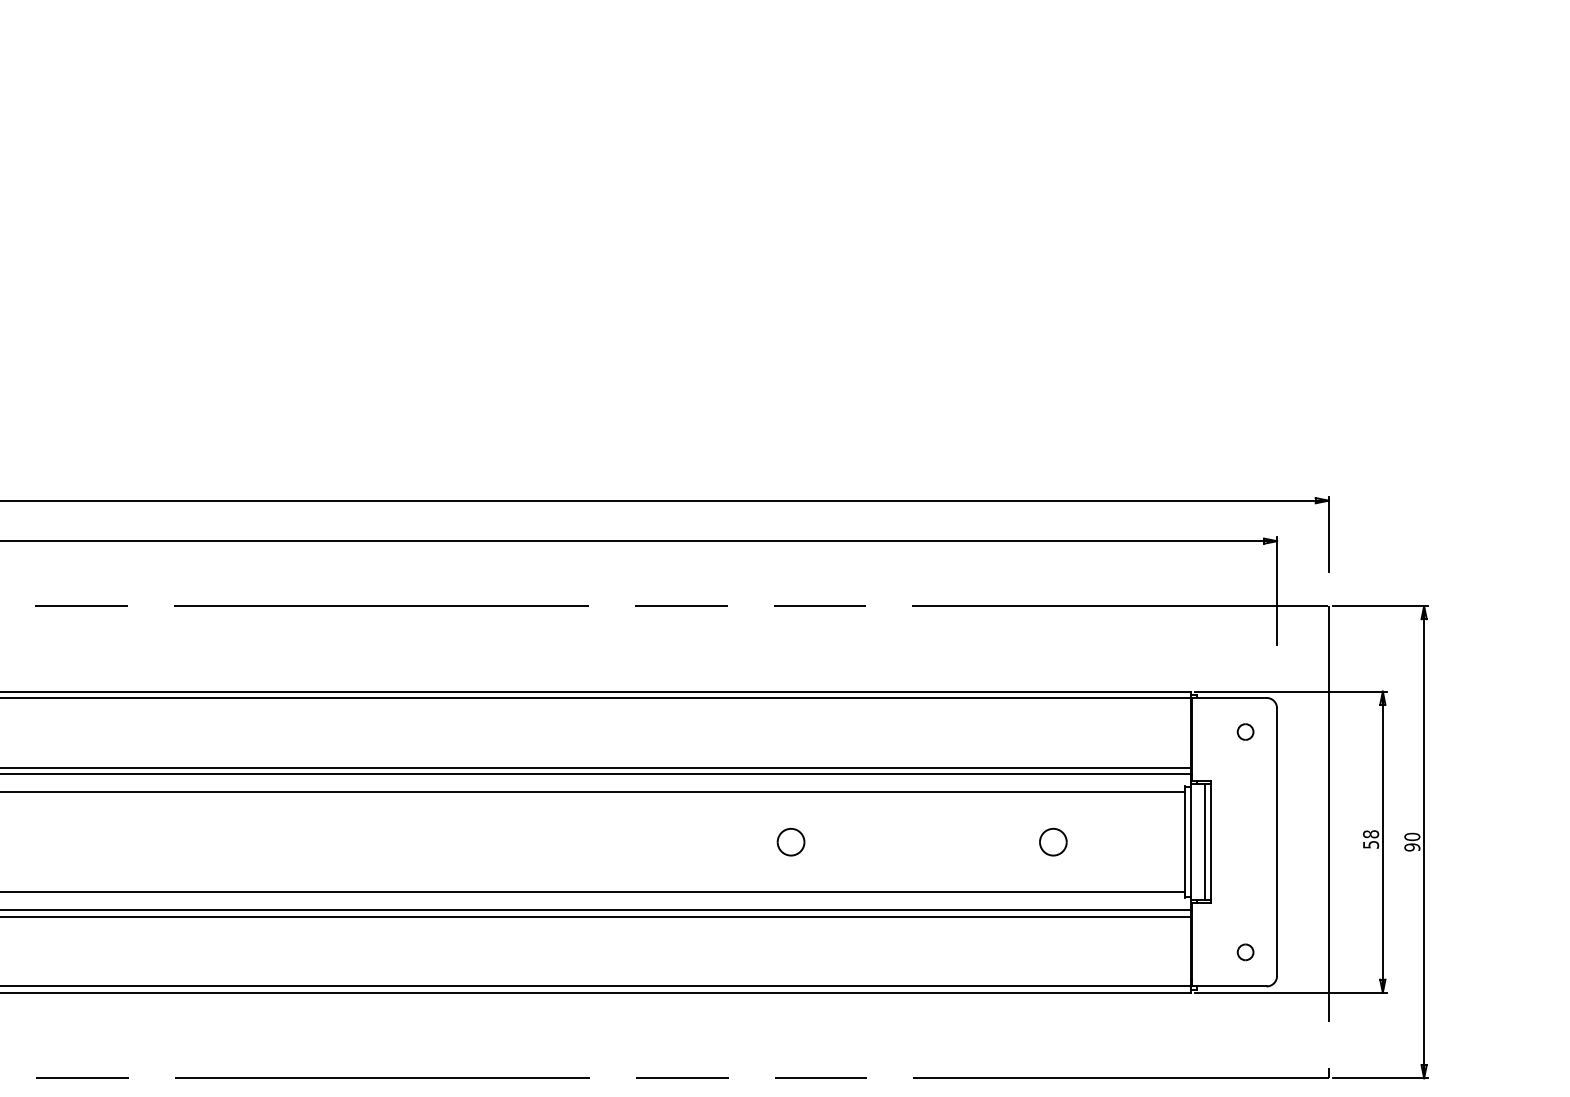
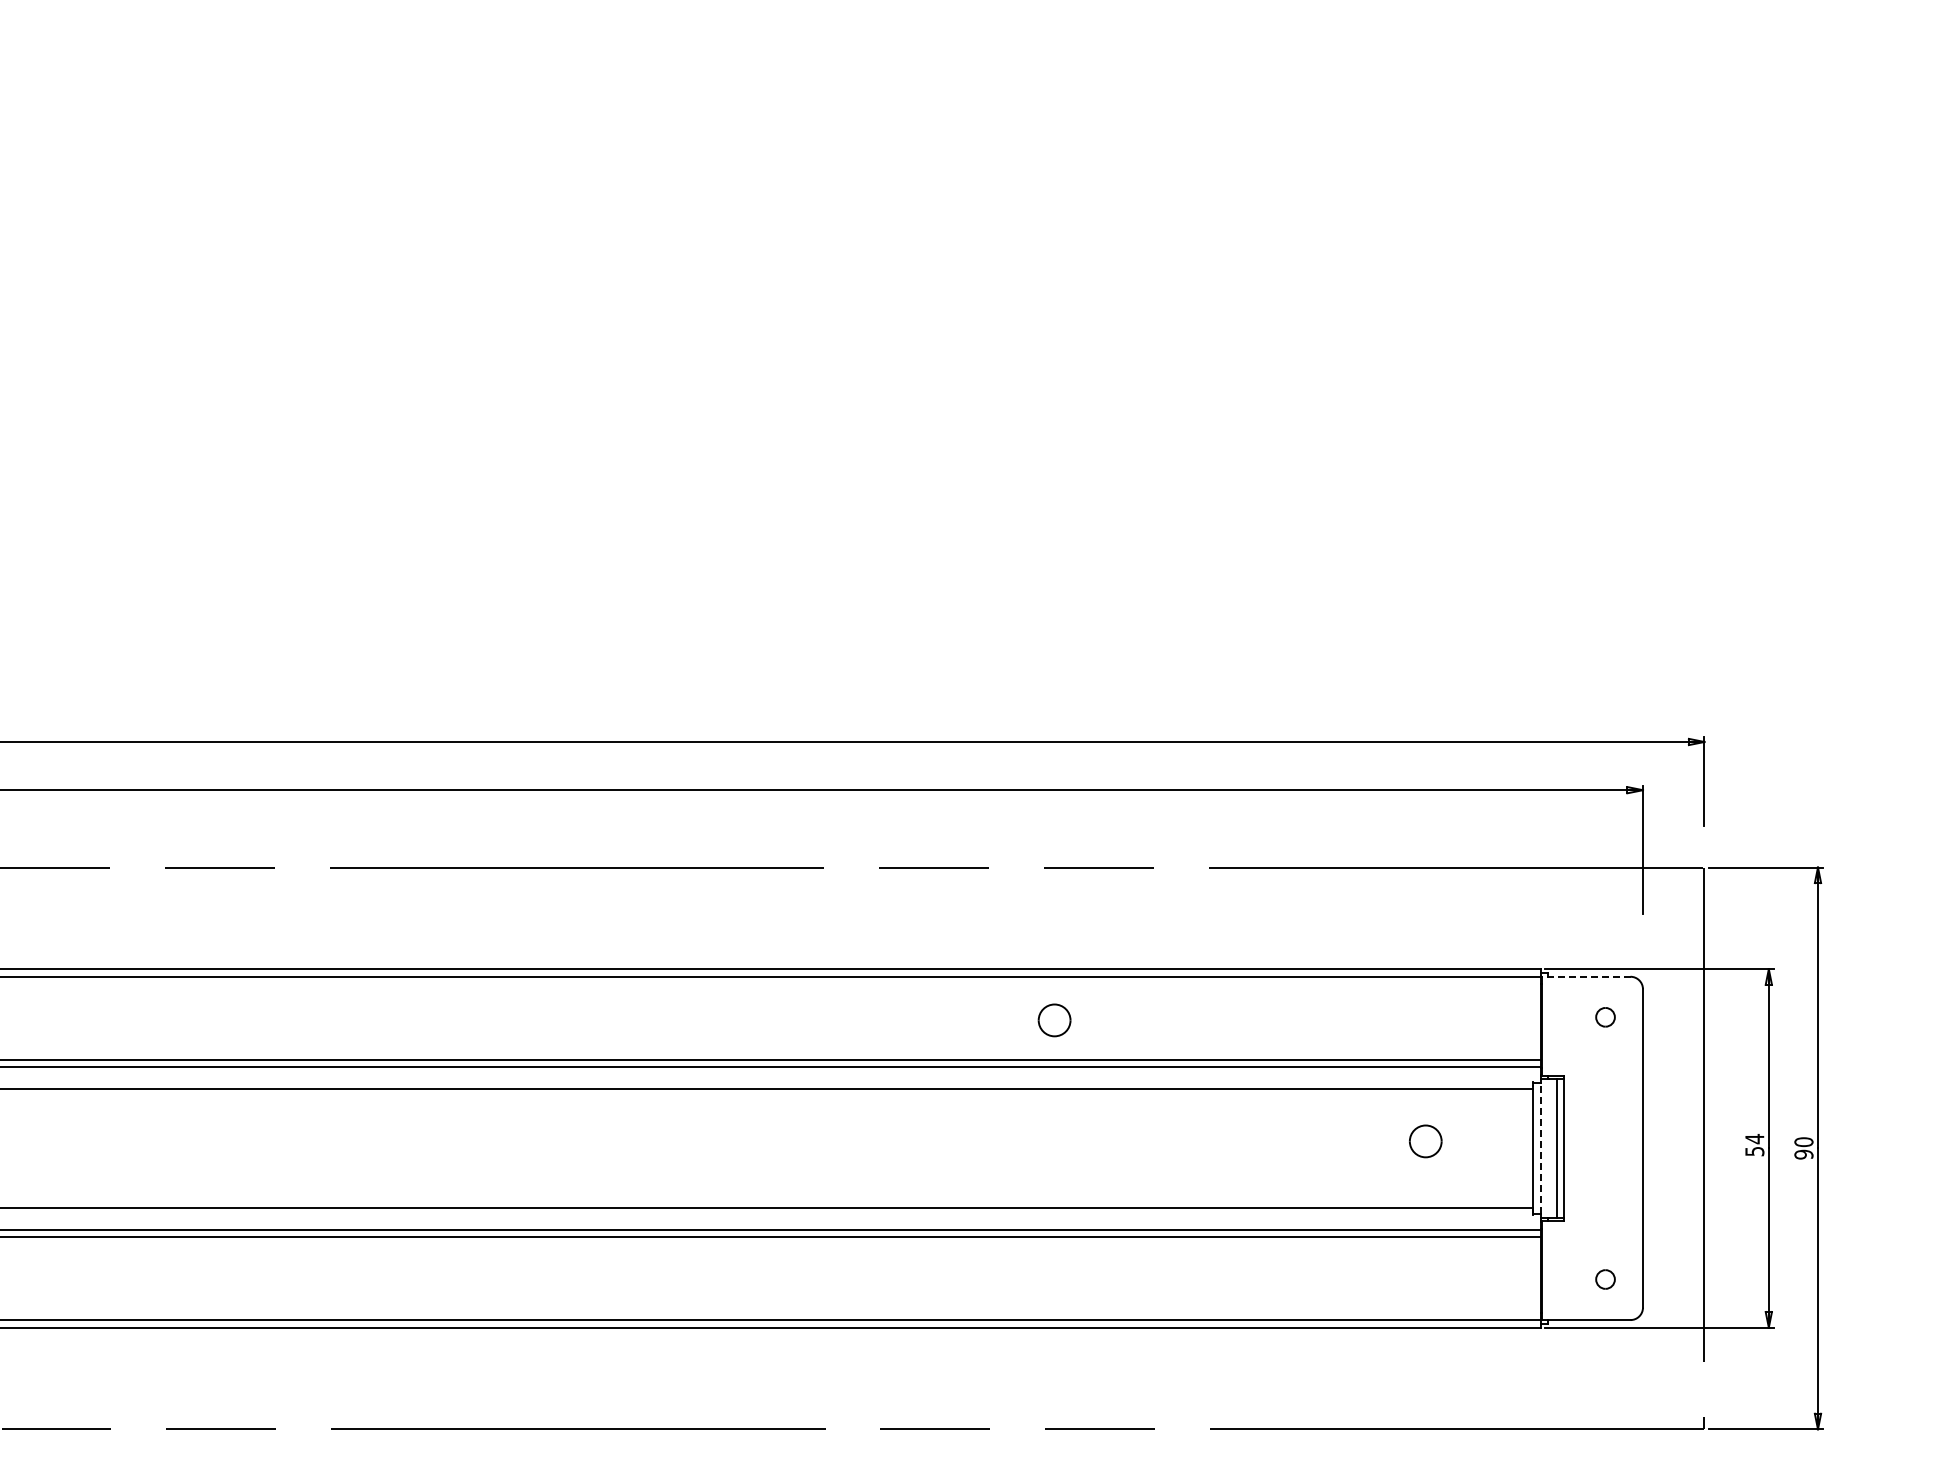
line: (1228, 697) -> (1585, 976), solid -> dashed
text: (1370, 834) -> (1754, 1139), 58 -> 54
part: (790, 842) -> (1054, 1020), moved
part: (1053, 842) -> (1425, 1141), moved
line: (1190, 842) -> (1540, 1148), solid -> dashed

